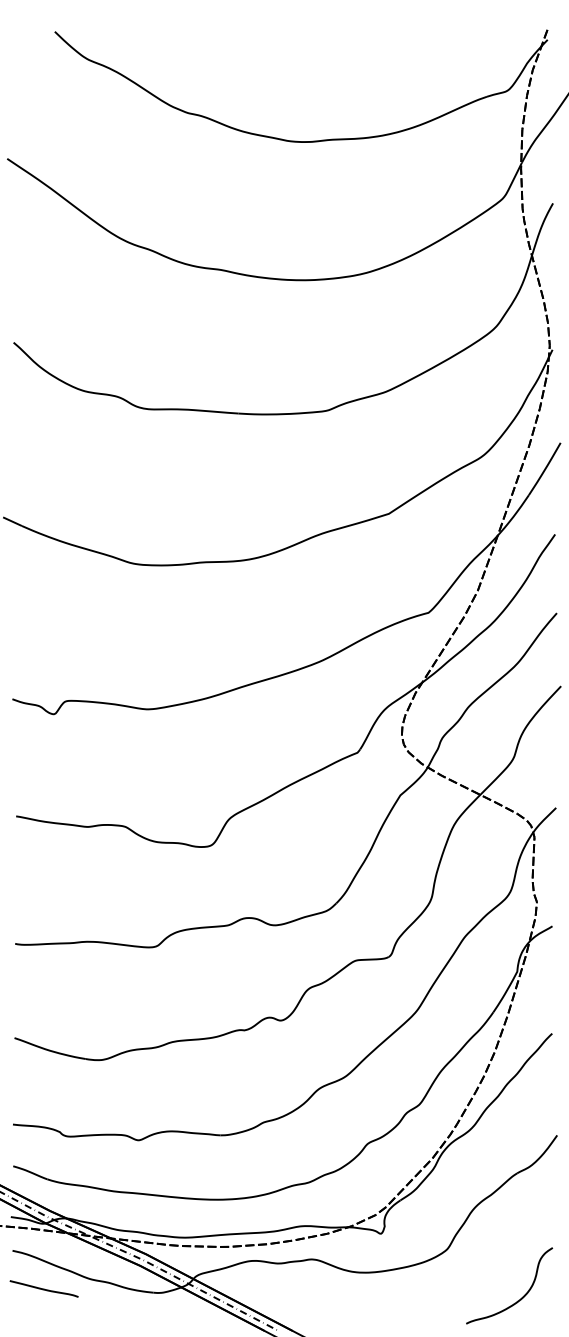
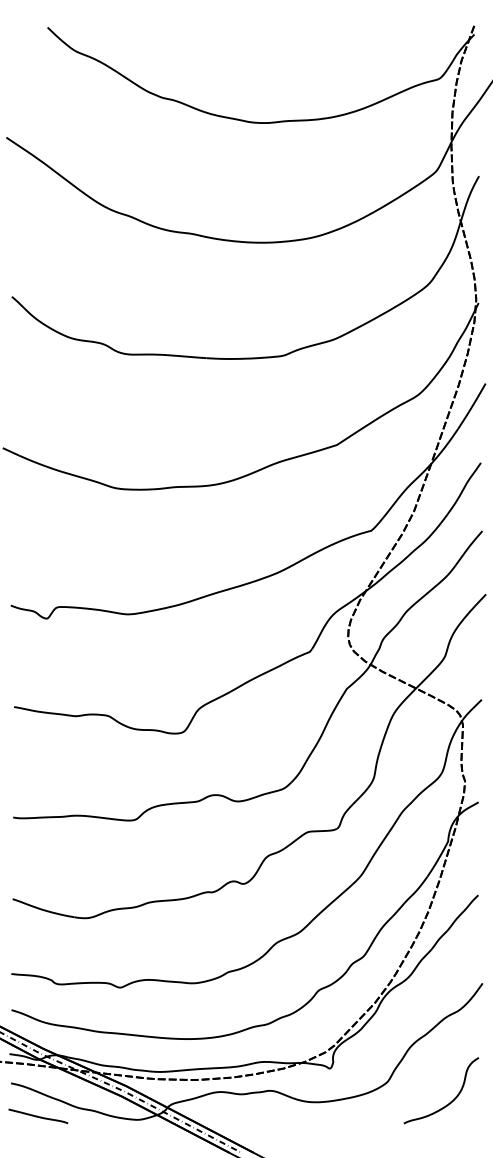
curve: (521, 1297) -> (451, 1100), moved

